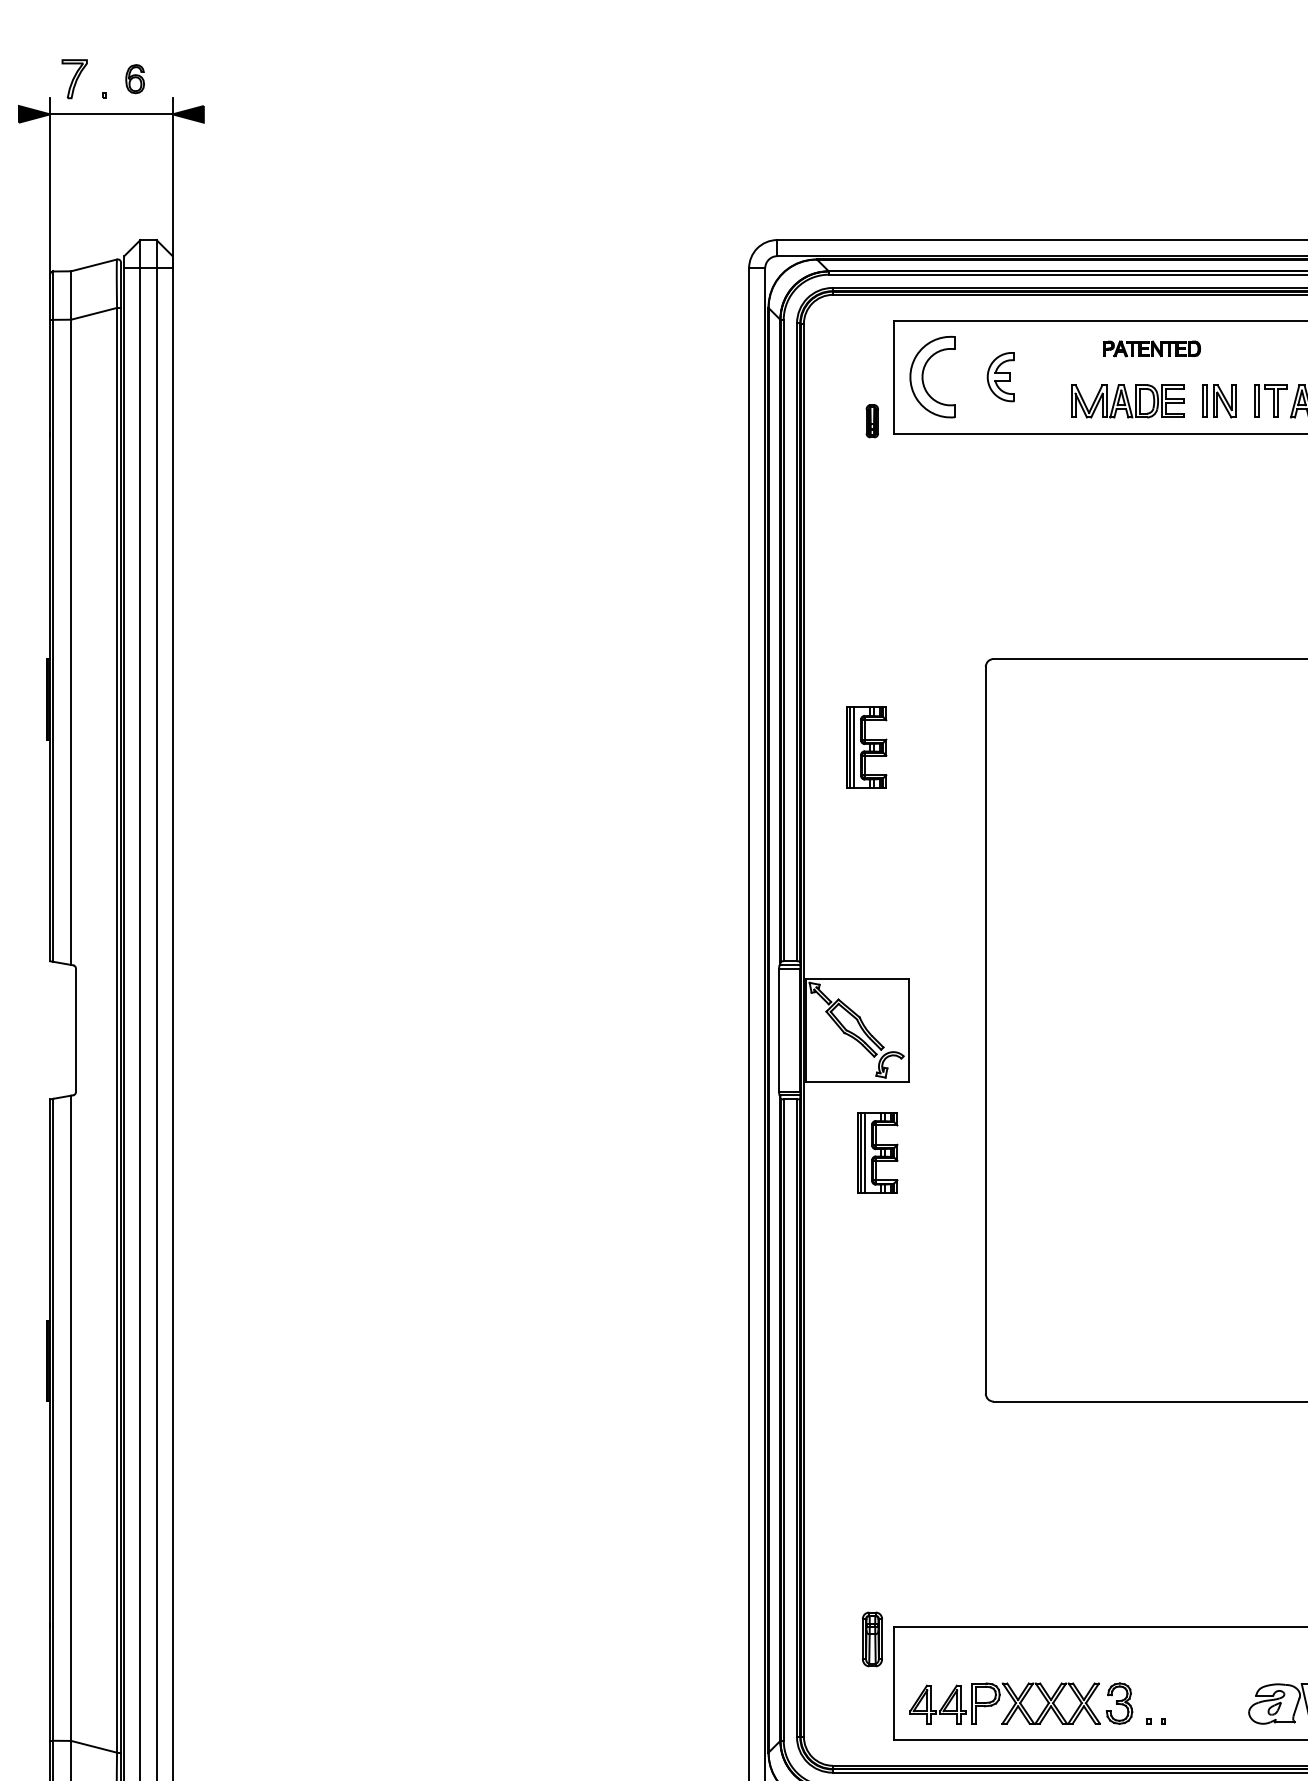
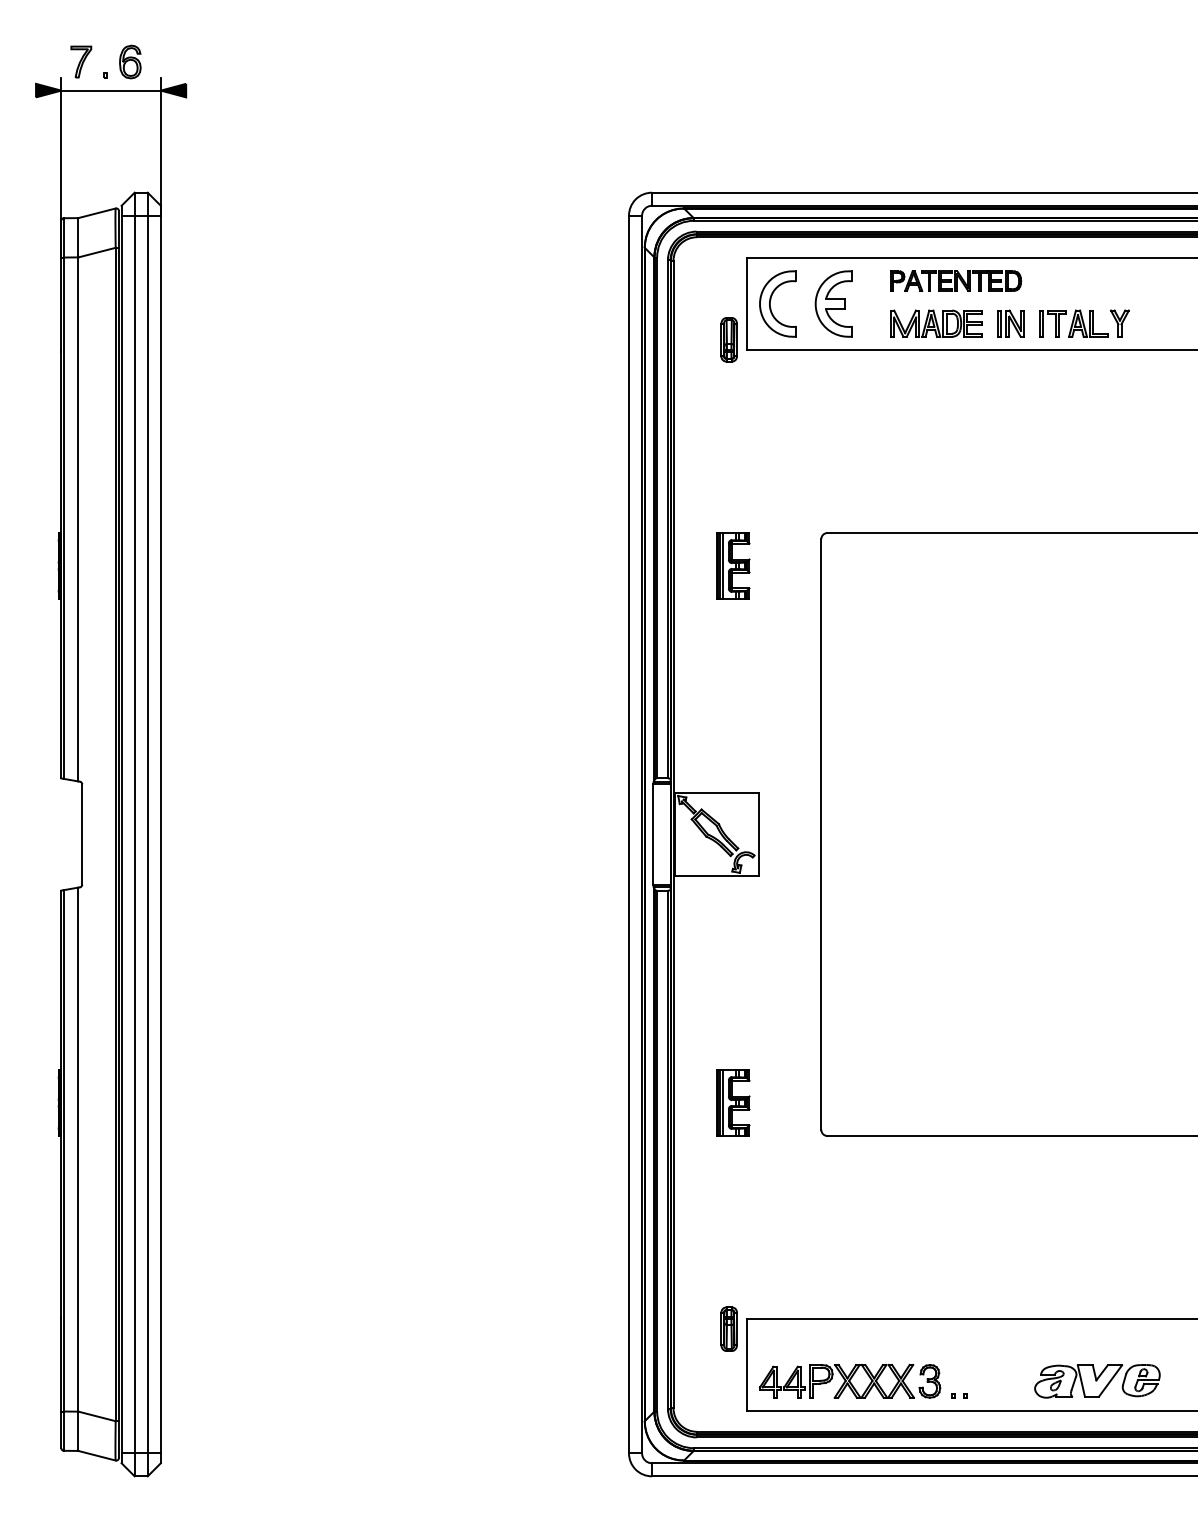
part: (135, 78) -> (130, 61), size x1.43
part: (1152, 348) -> (956, 280), size x1.67
part: (1000, 376) -> (833, 303), size x1.67
part: (871, 420) -> (728, 339), size x1.67
part: (866, 747) -> (733, 565), moved
part: (877, 1152) -> (733, 1102), moved

